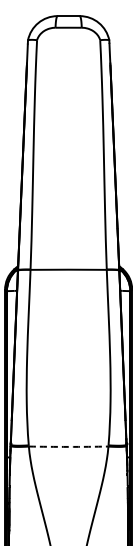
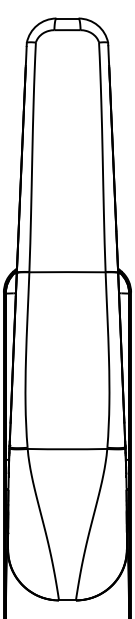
arc: (68, 447) -> (67, 449), dashed -> solid

